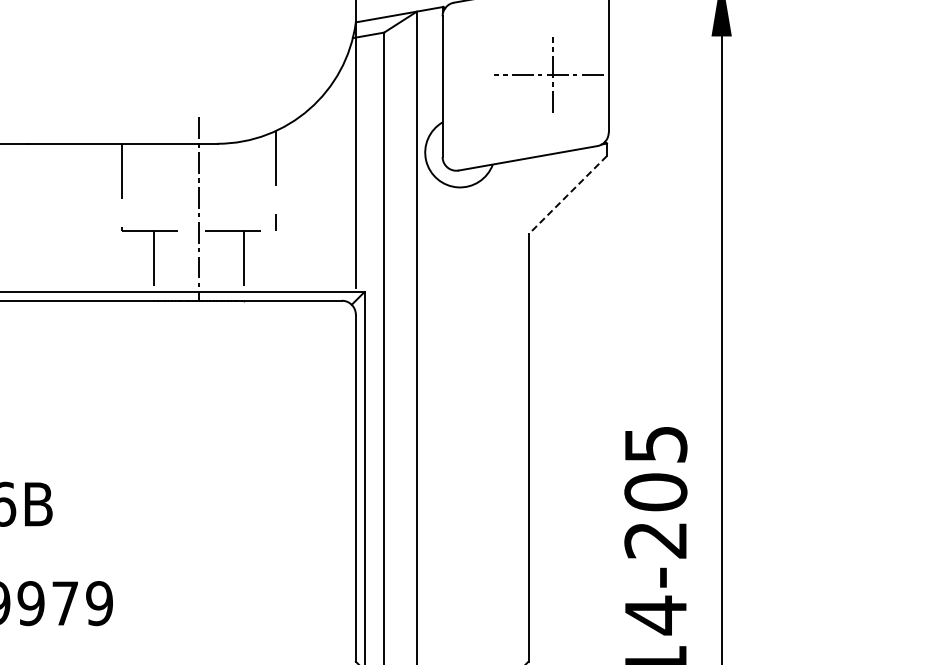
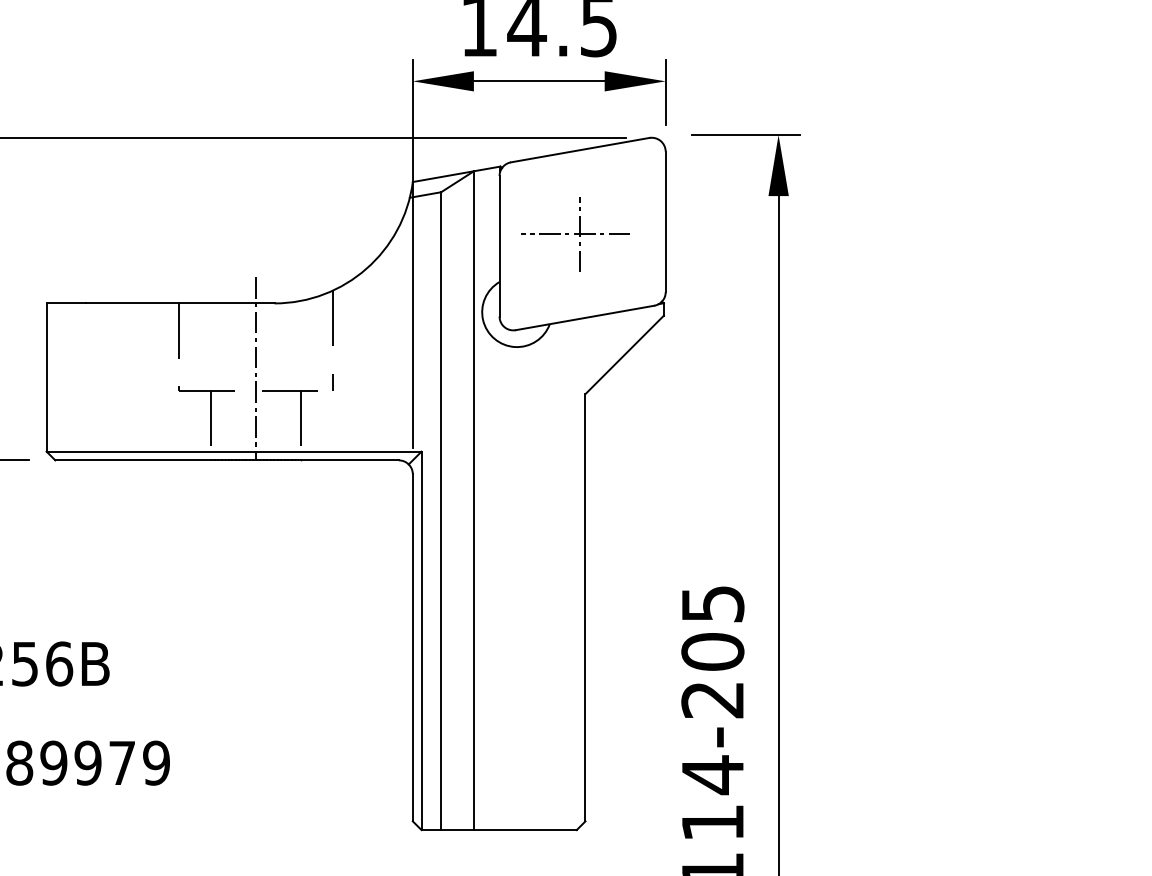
part: (548, 74) -> (575, 234), moved
line: (567, 195) -> (624, 355), dashed -> solid

